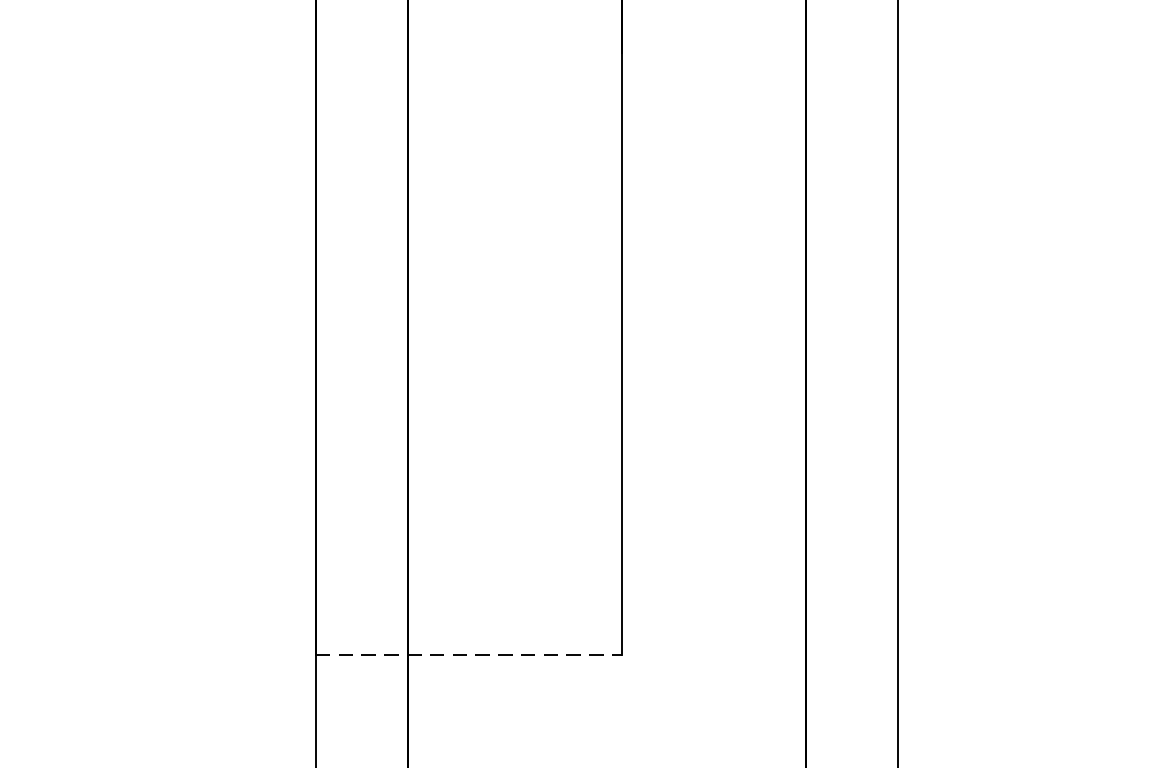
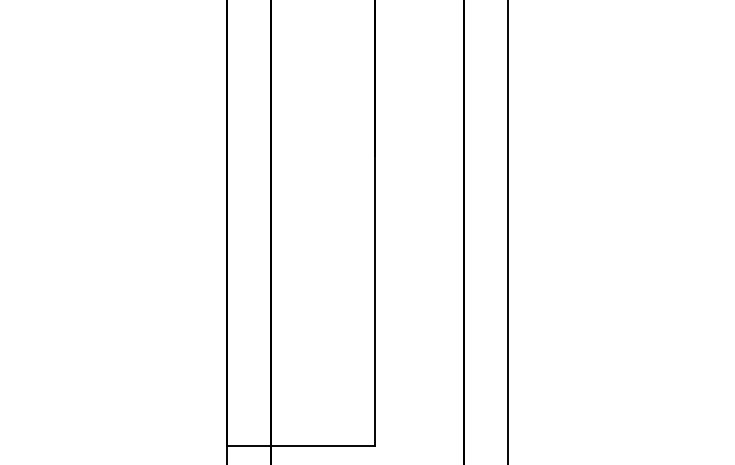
line: (468, 654) -> (300, 446), dashed -> solid

